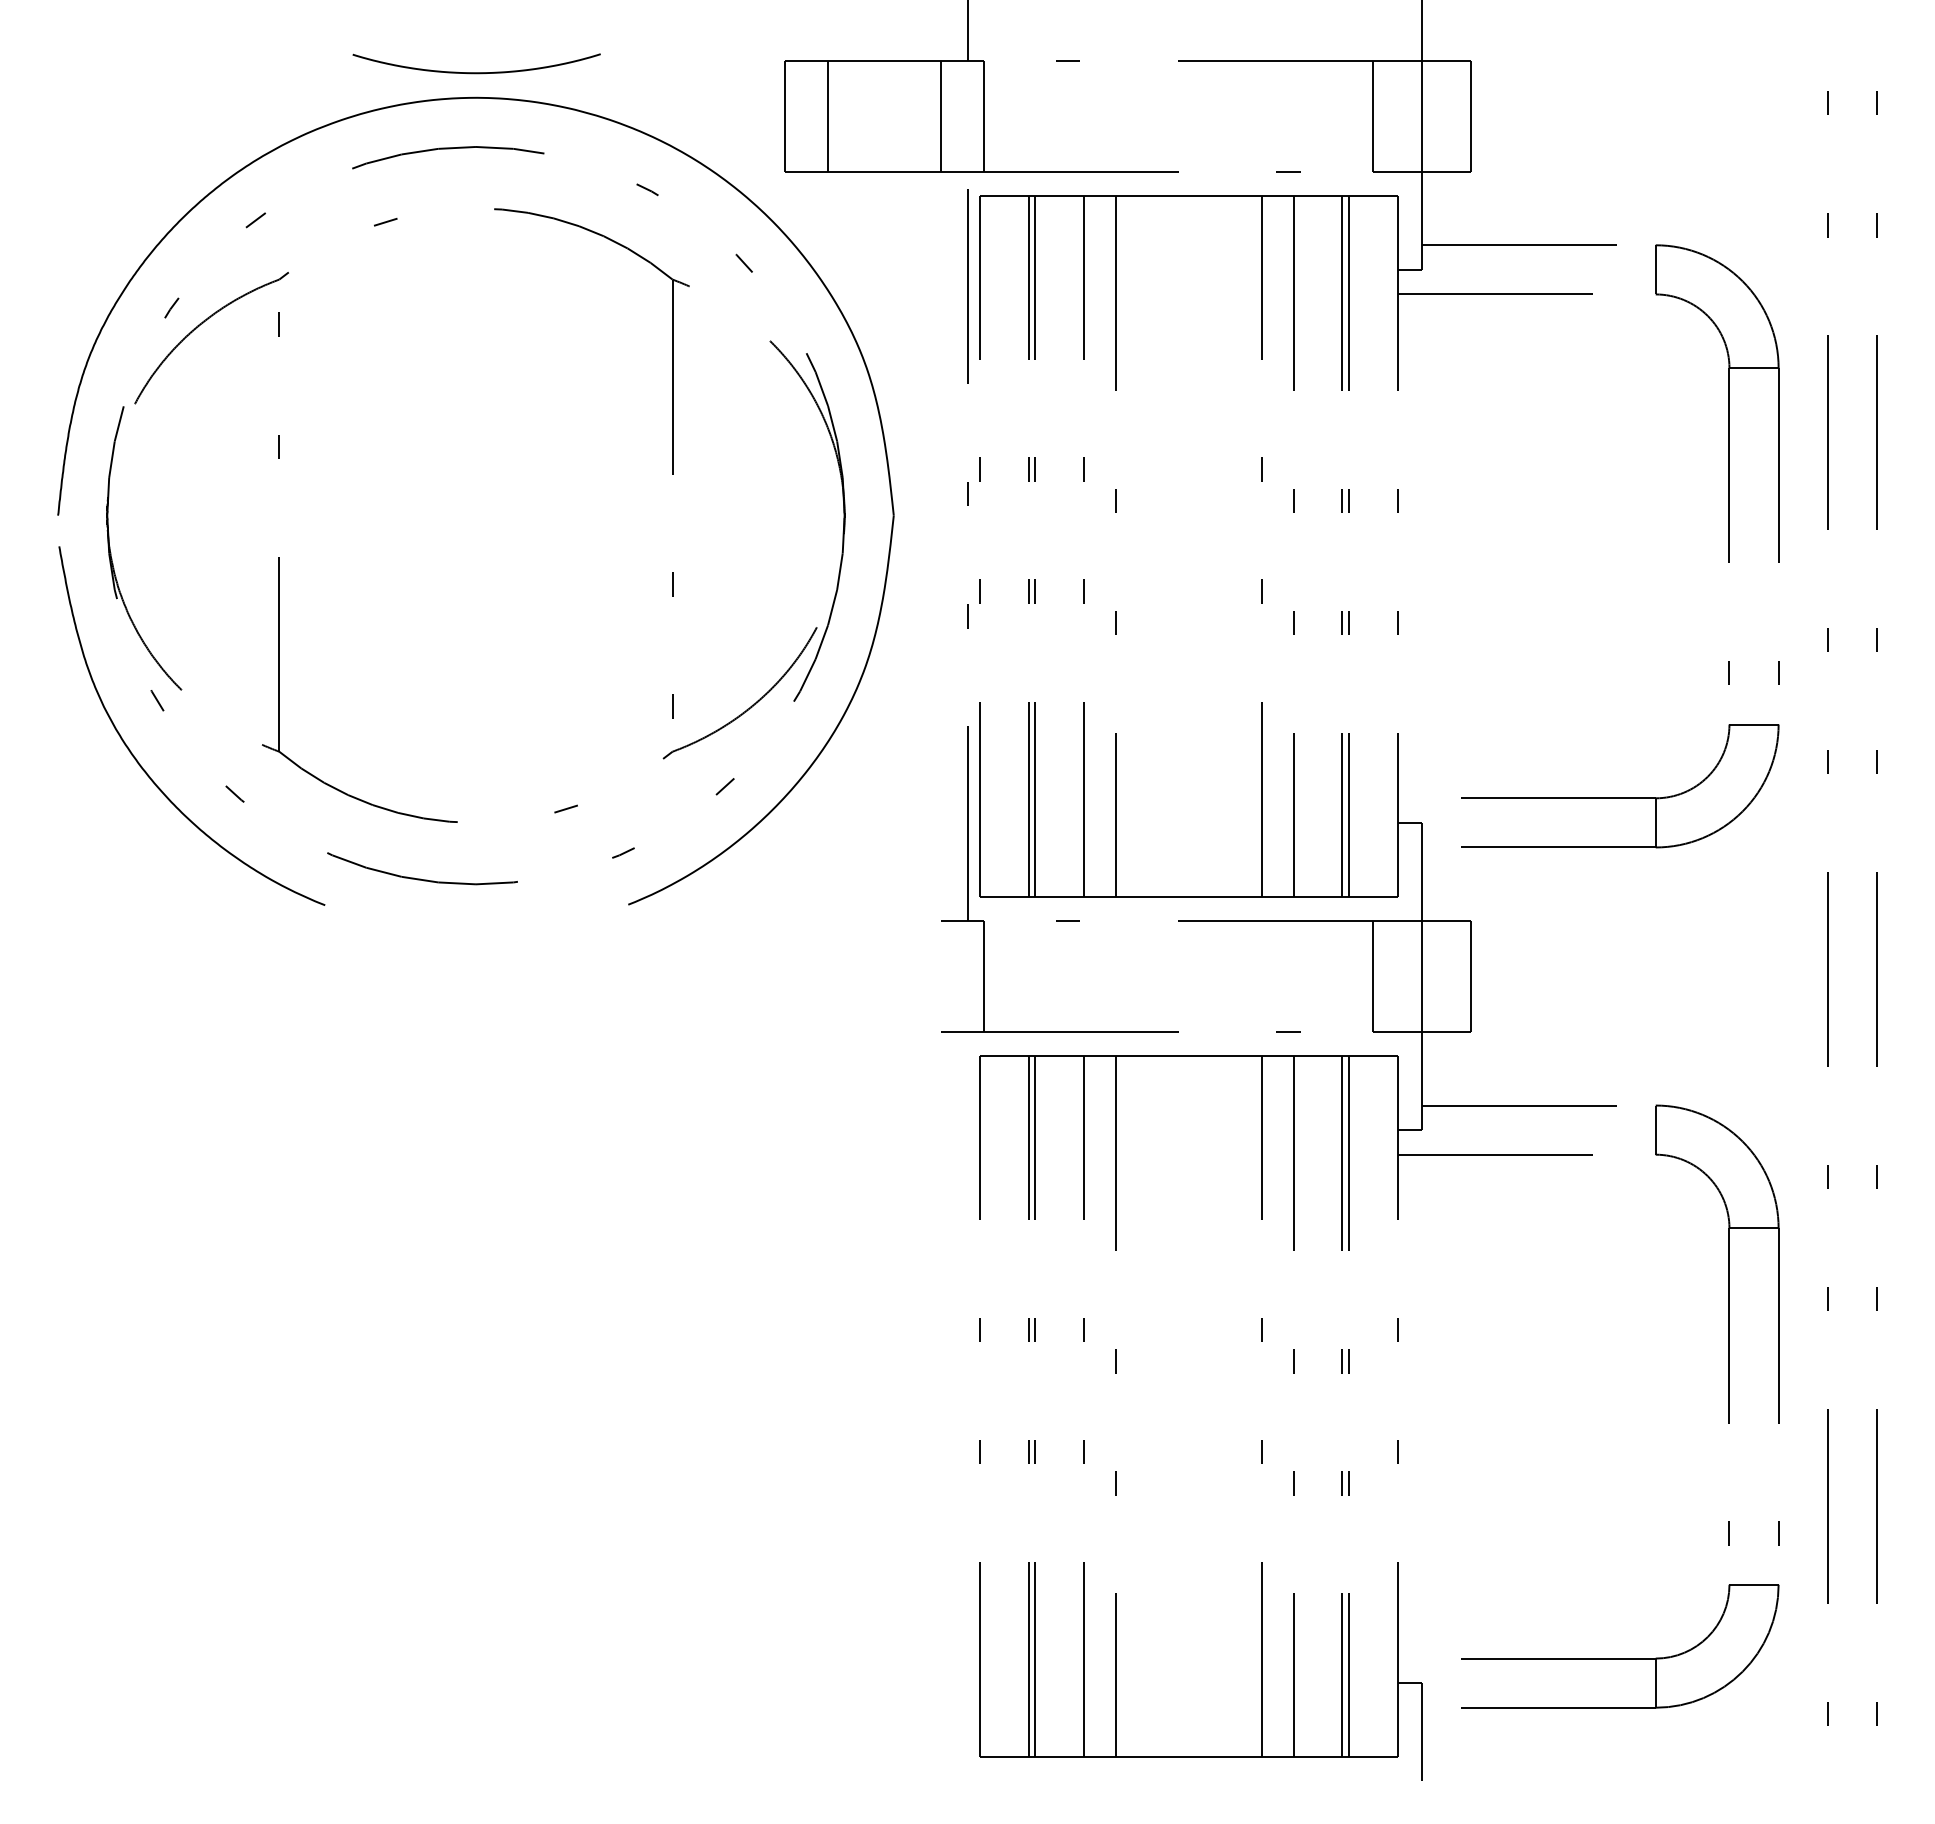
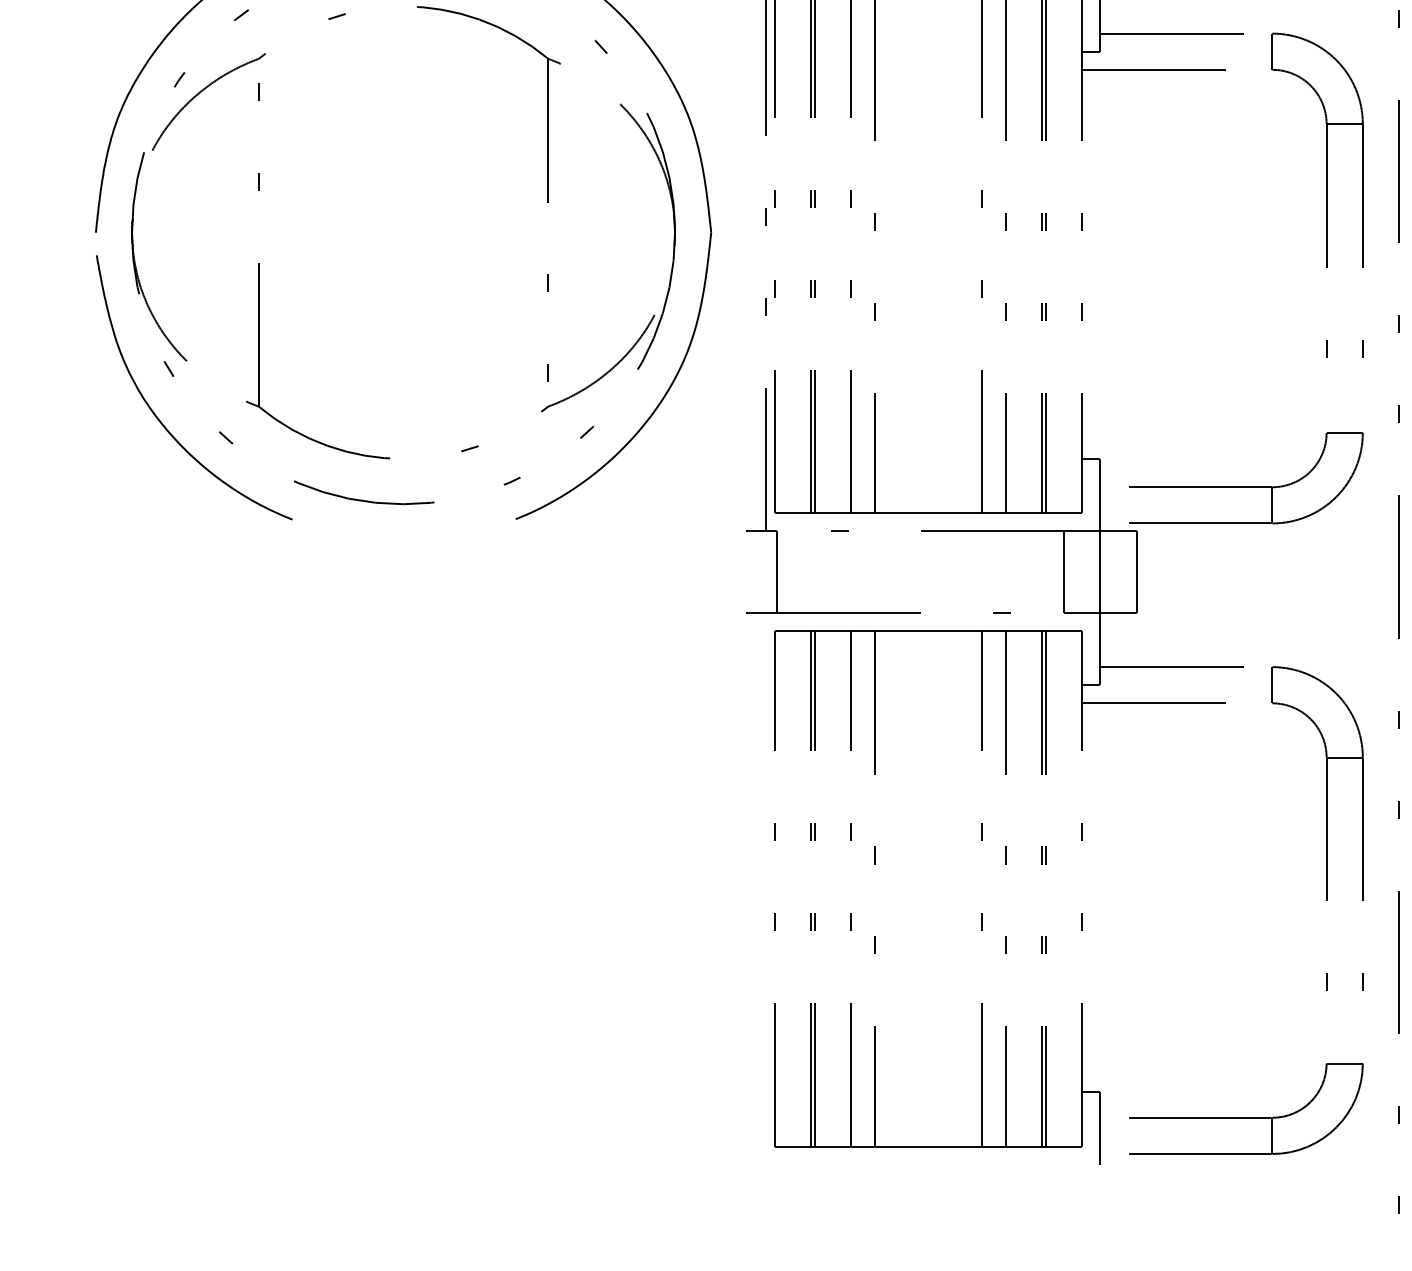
part: (1620, 797) -> (1246, 486), moved
part: (1620, 1658) -> (1246, 1117), moved

